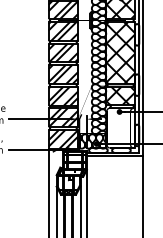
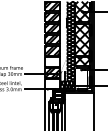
hatch: (62, 95) -> (52, 61), removed
hatch: (62, 138) -> (52, 83), removed

